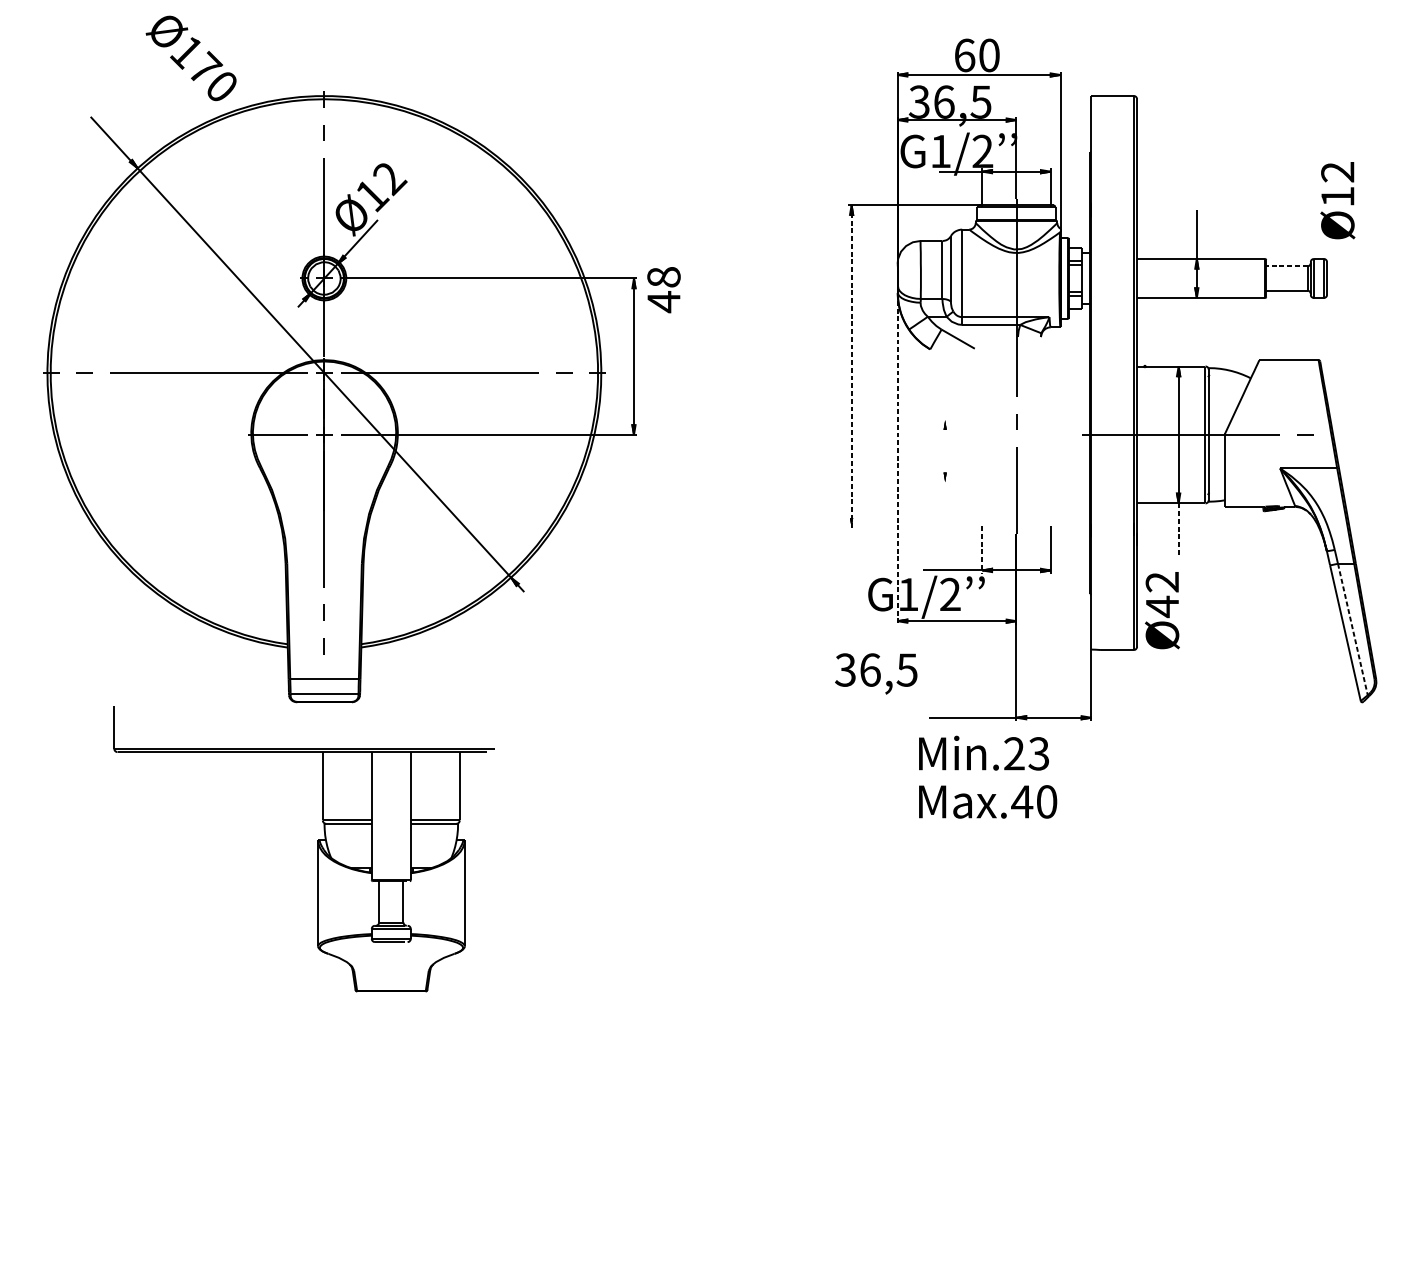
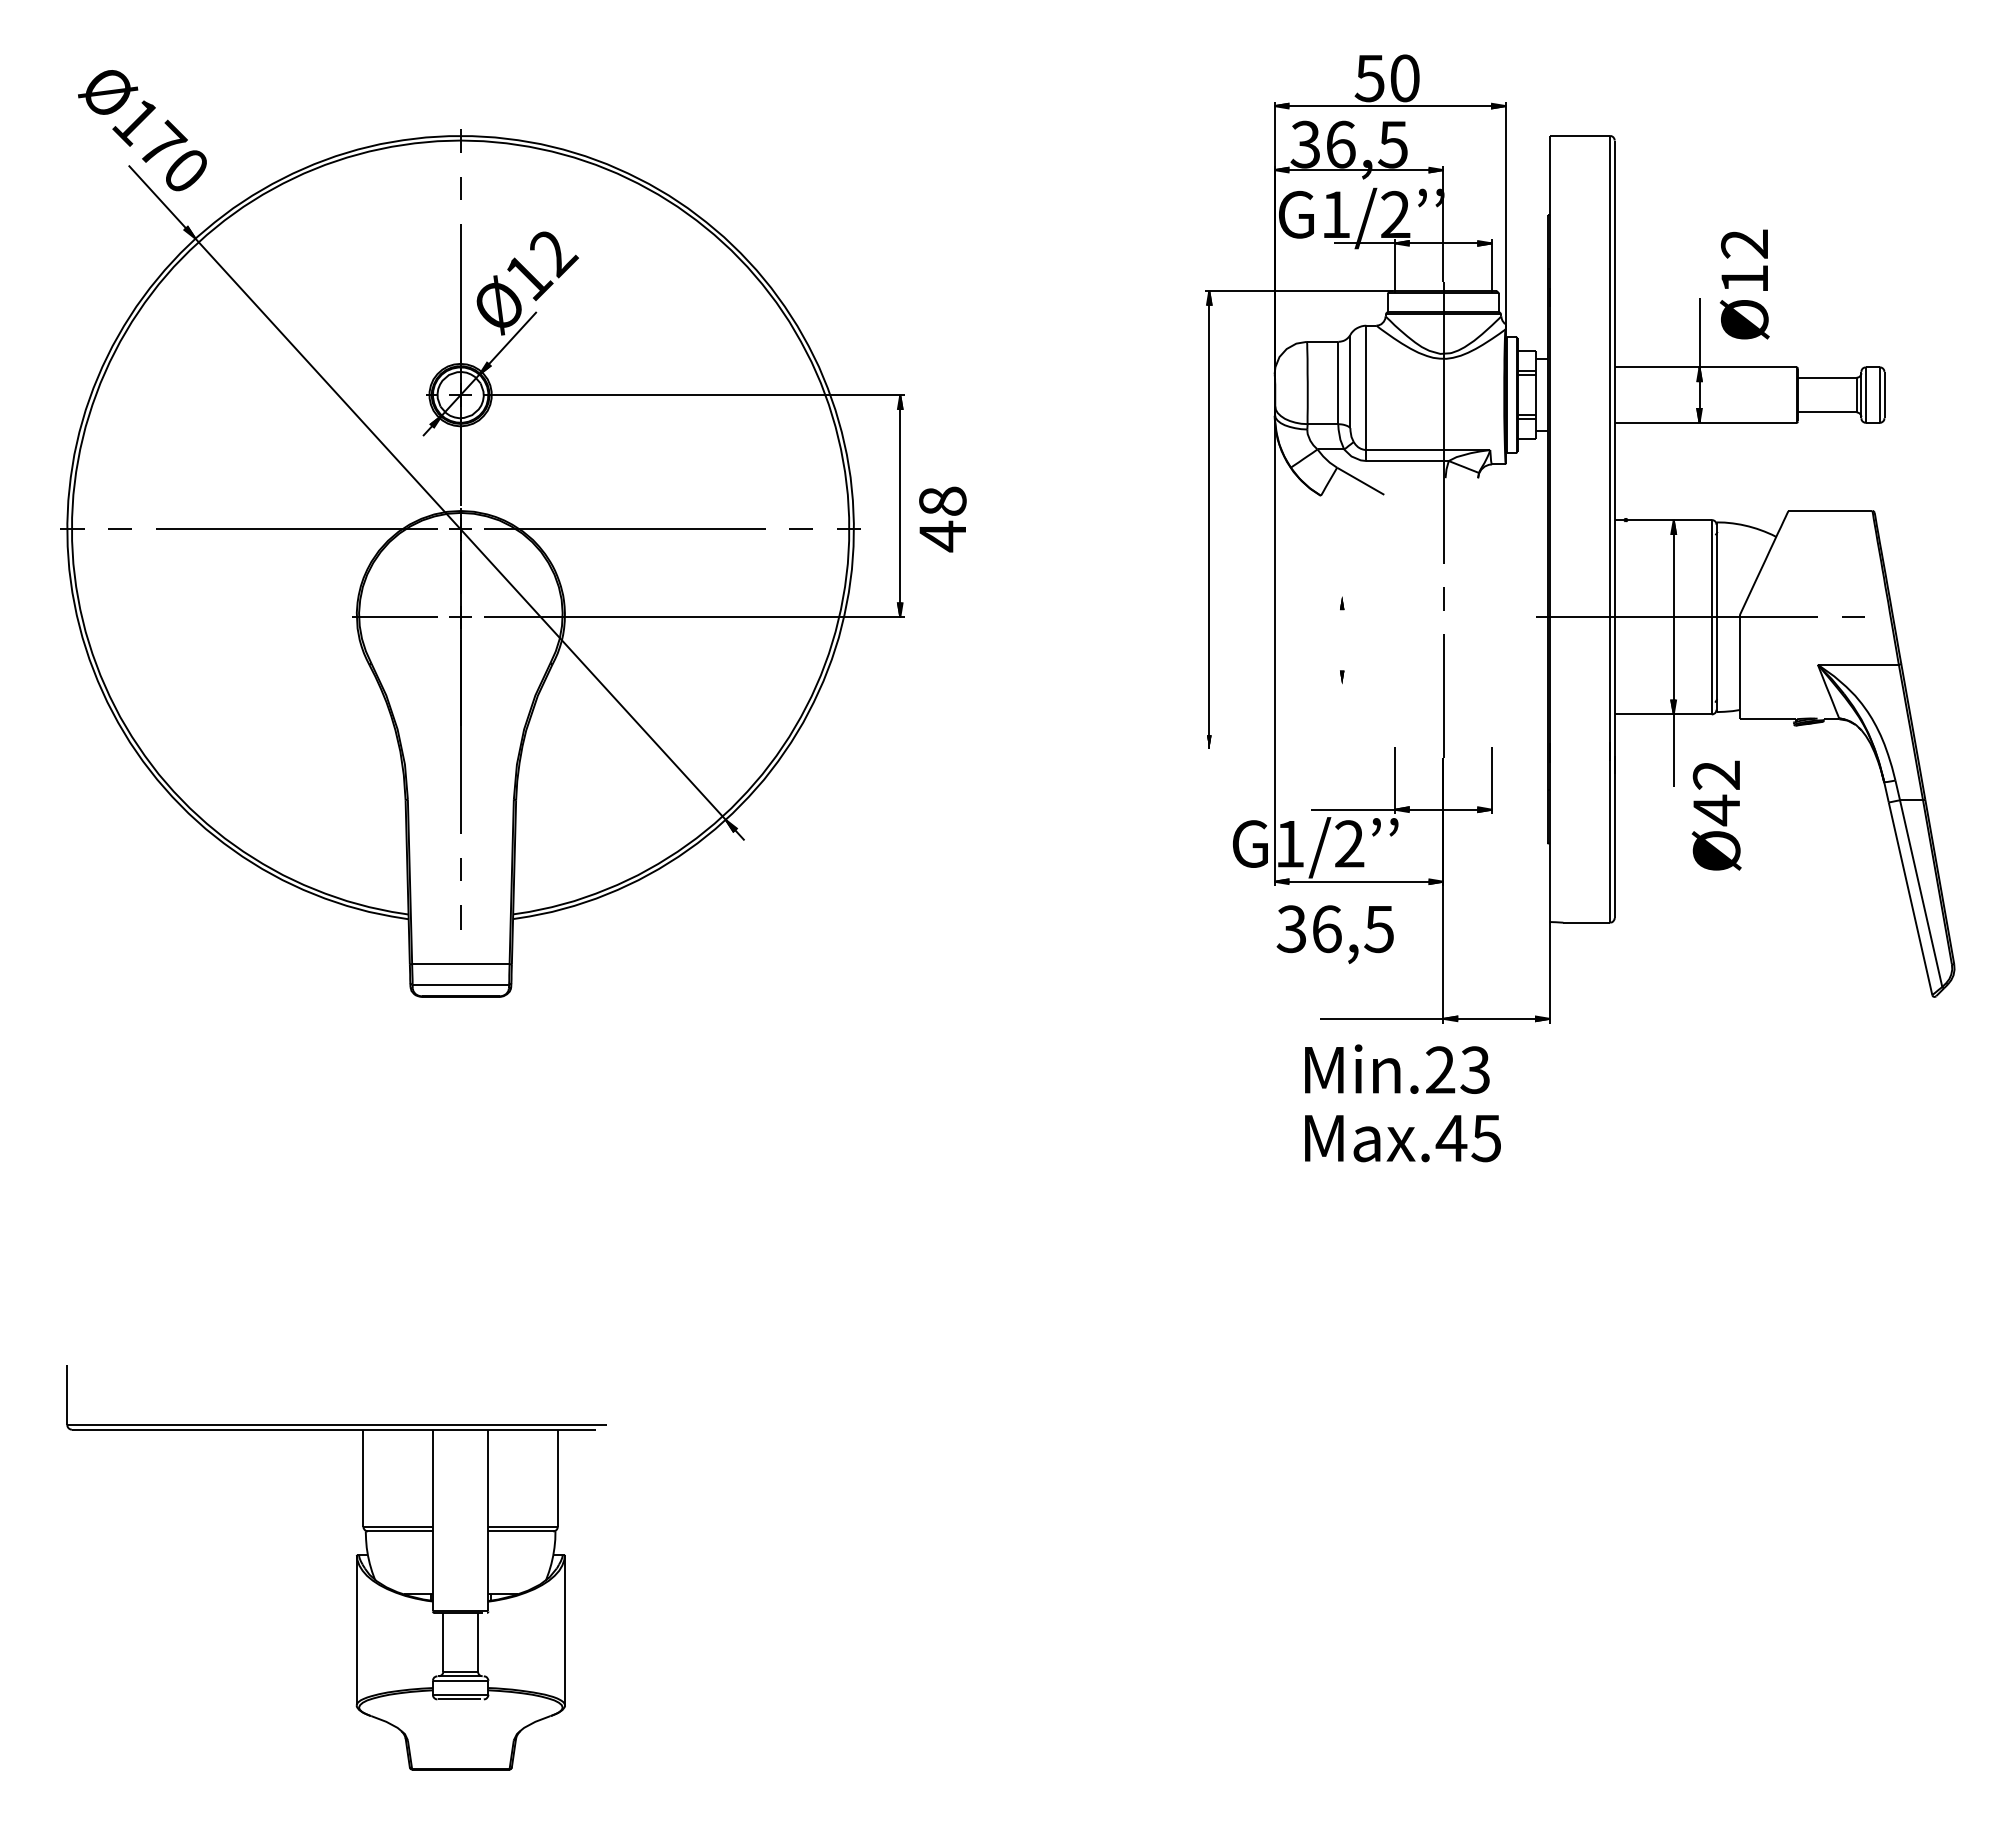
text: (964, 55) -> (1369, 78), 60 -> 50
text: (191, 58) -> (142, 130), moved
text: (1337, 200) -> (1744, 284), moved
line: (1286, 266) -> (1826, 377), dashed -> solid
text: (663, 290) -> (942, 519), moved
line: (851, 366) -> (1209, 520), dashed -> solid
line: (897, 459) -> (1274, 651), dashed -> solid
line: (1178, 529) -> (1673, 751), dashed -> solid
line: (982, 549) -> (1394, 780), dashed -> solid
text: (1162, 610) -> (1716, 815), moved
line: (1353, 629) -> (1921, 893), dashed -> solid
text: (875, 673) -> (1334, 934), moved
text: (1046, 802) -> (1486, 1138), Max.40 -> Max.45
part: (317, 849) -> (356, 1567), moved

